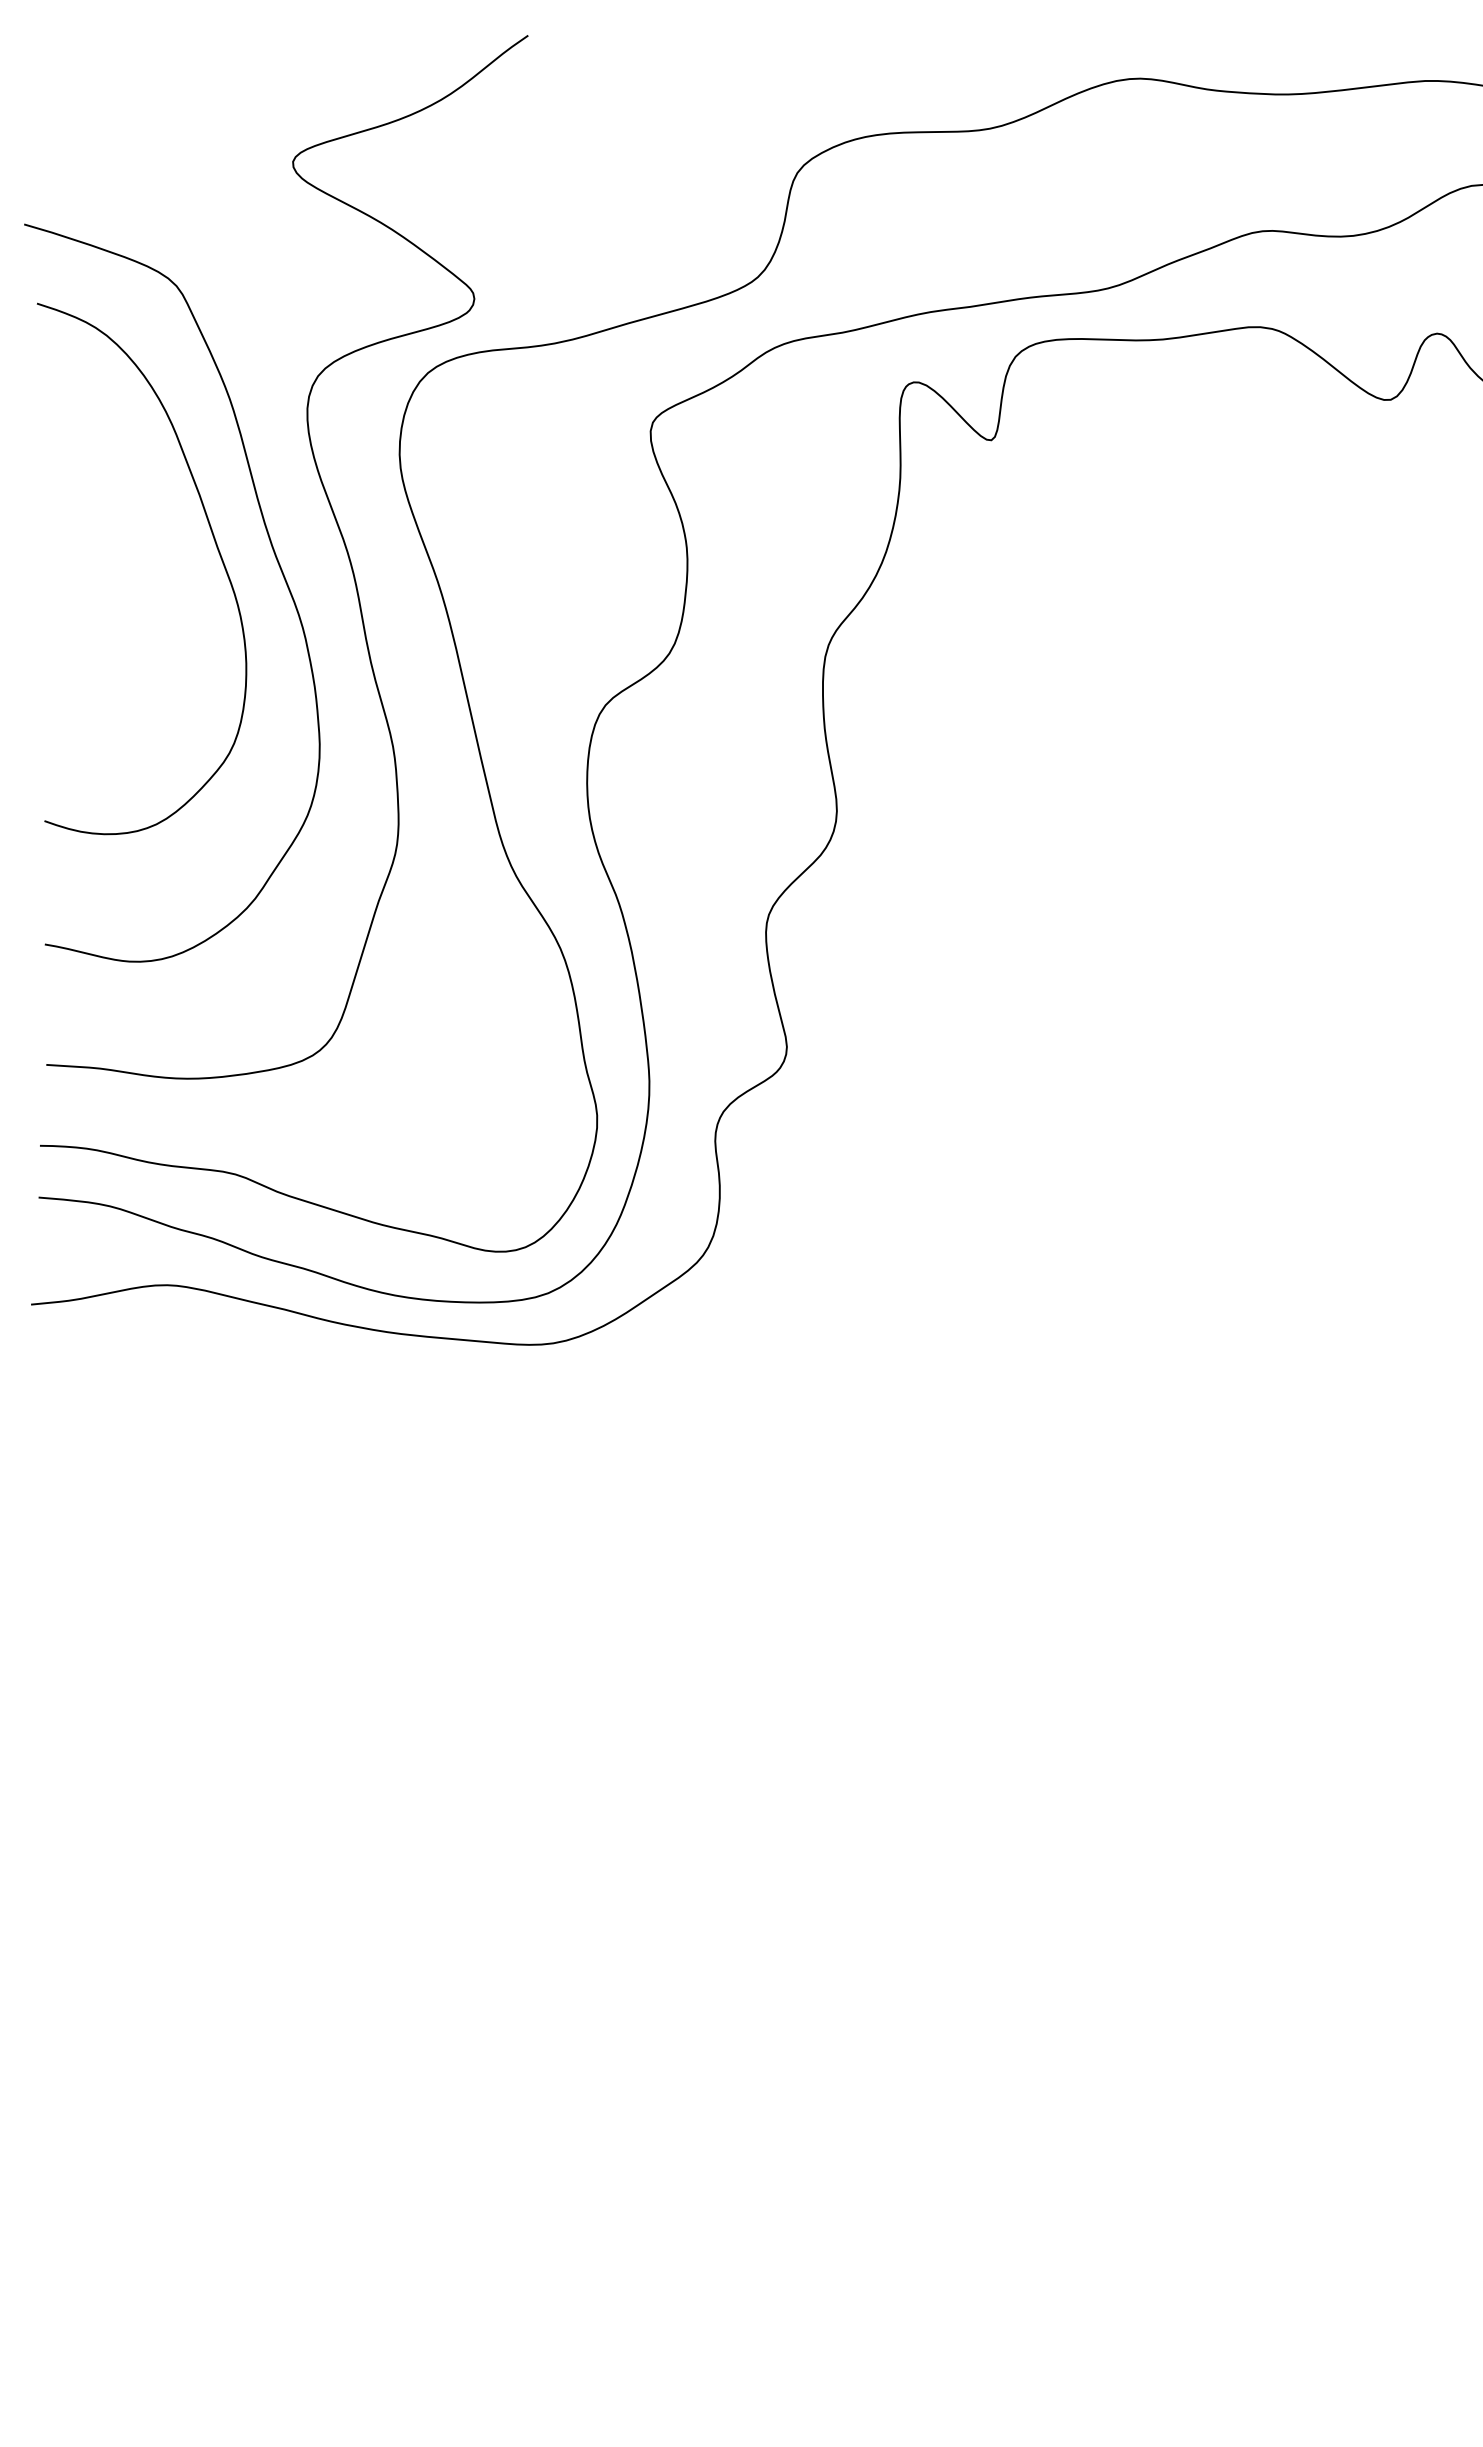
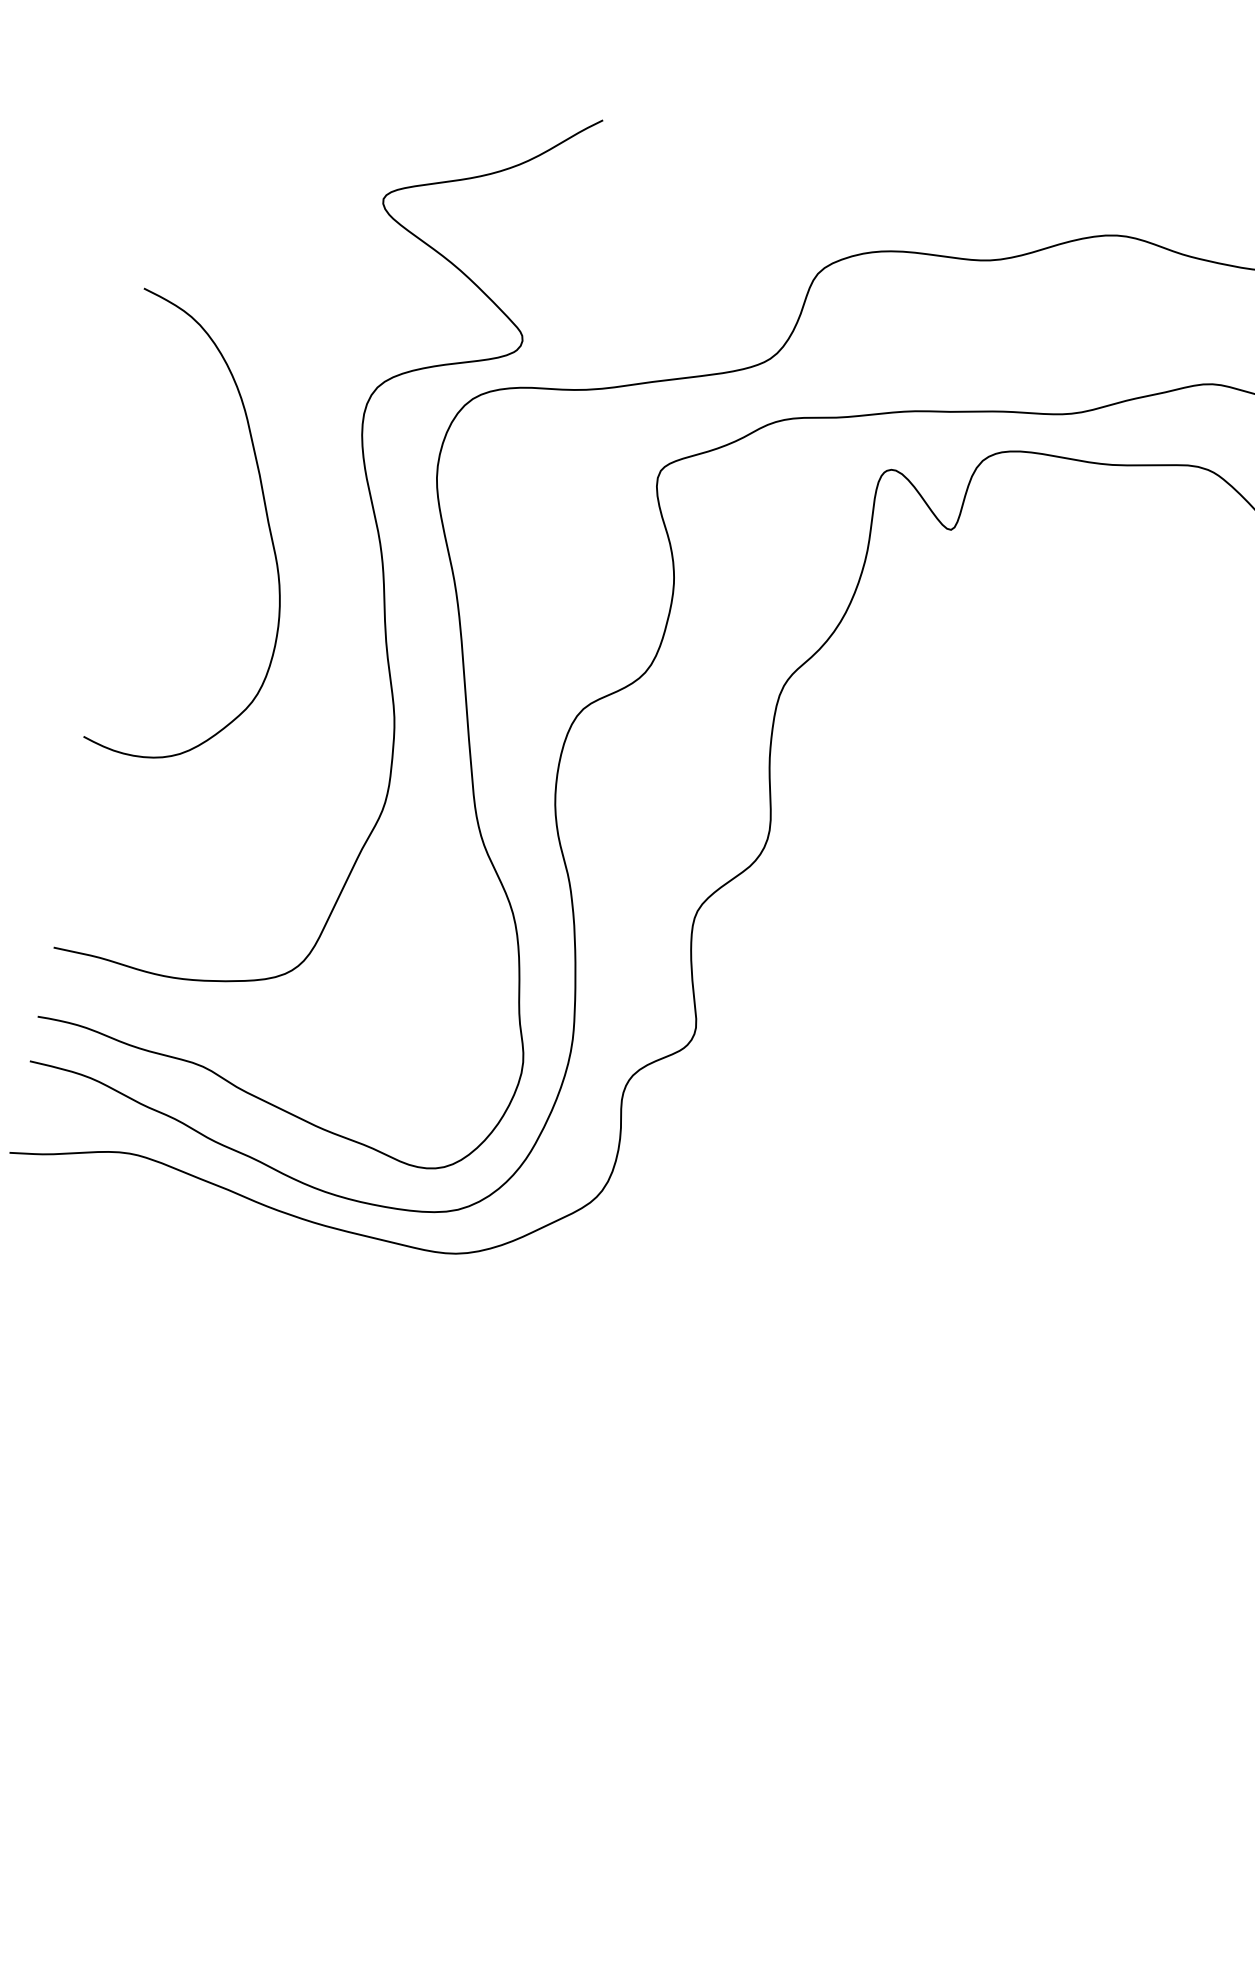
curve: (272, 550) -> (315, 532), removed

